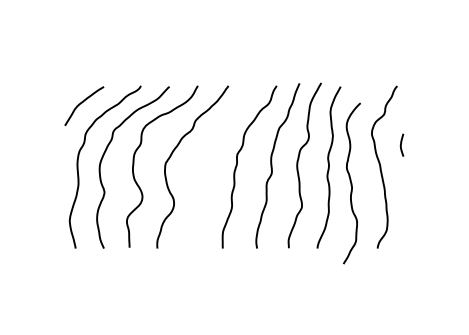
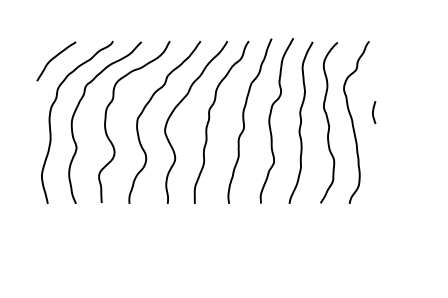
curve: (401, 144) -> (373, 111), moved
curve: (203, 154) -> (175, 109), added
curve: (351, 183) -> (328, 122), moved

